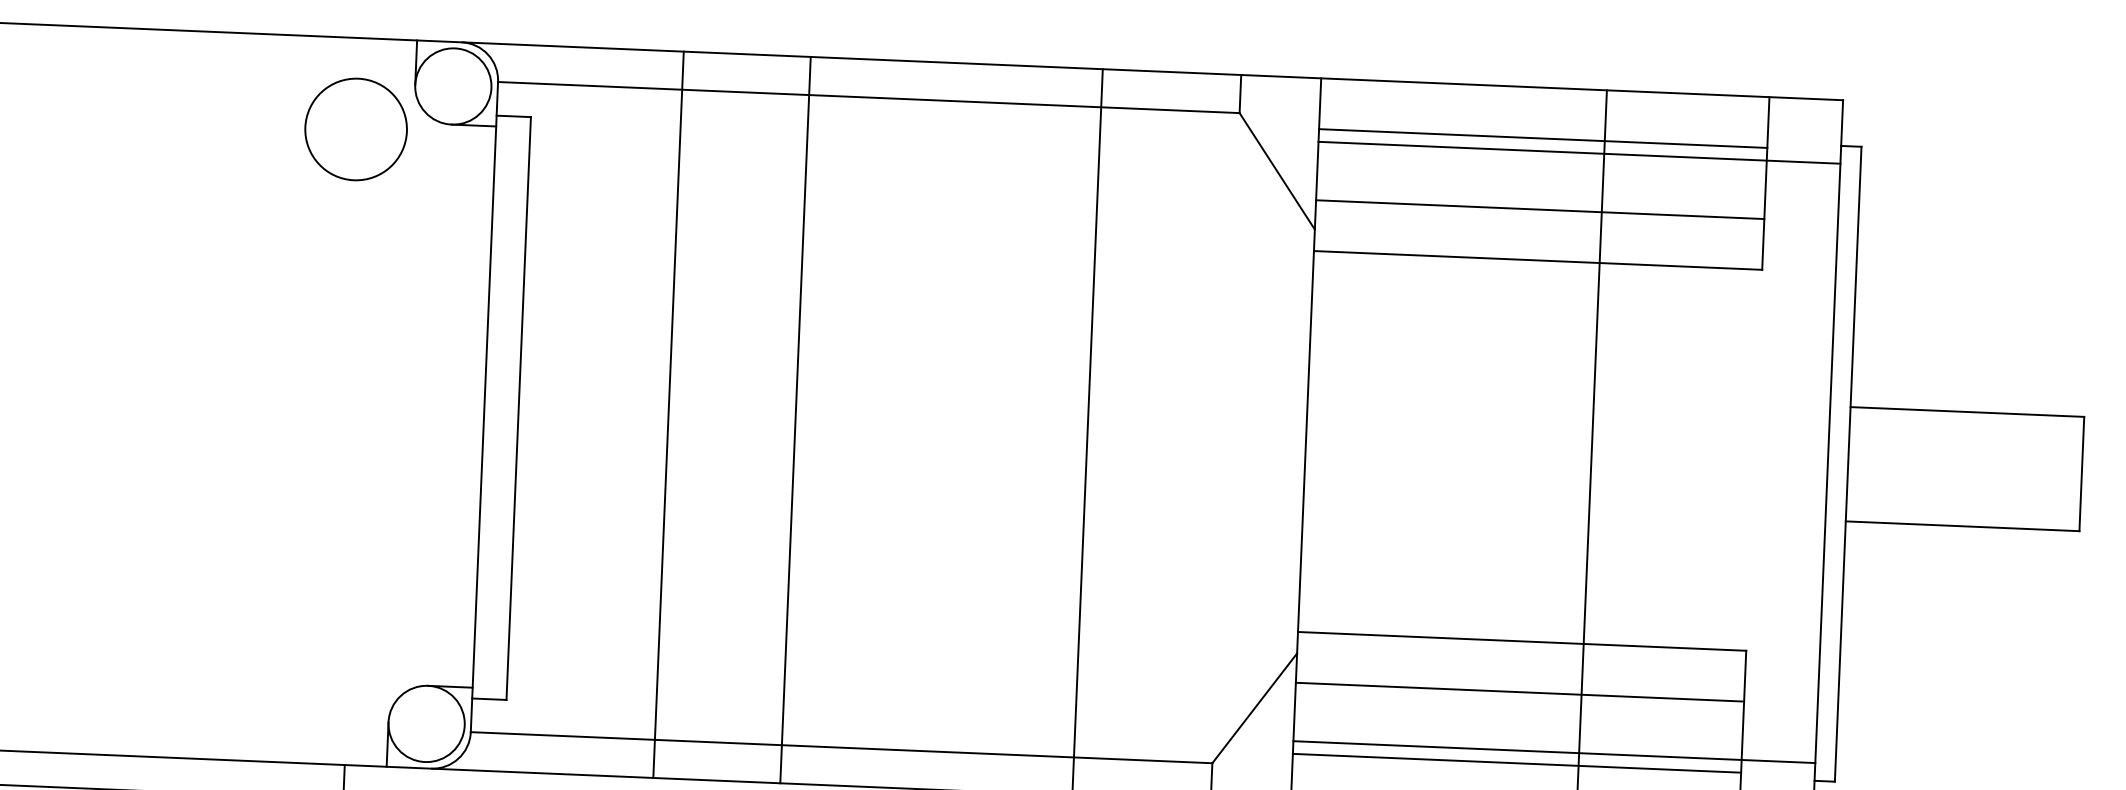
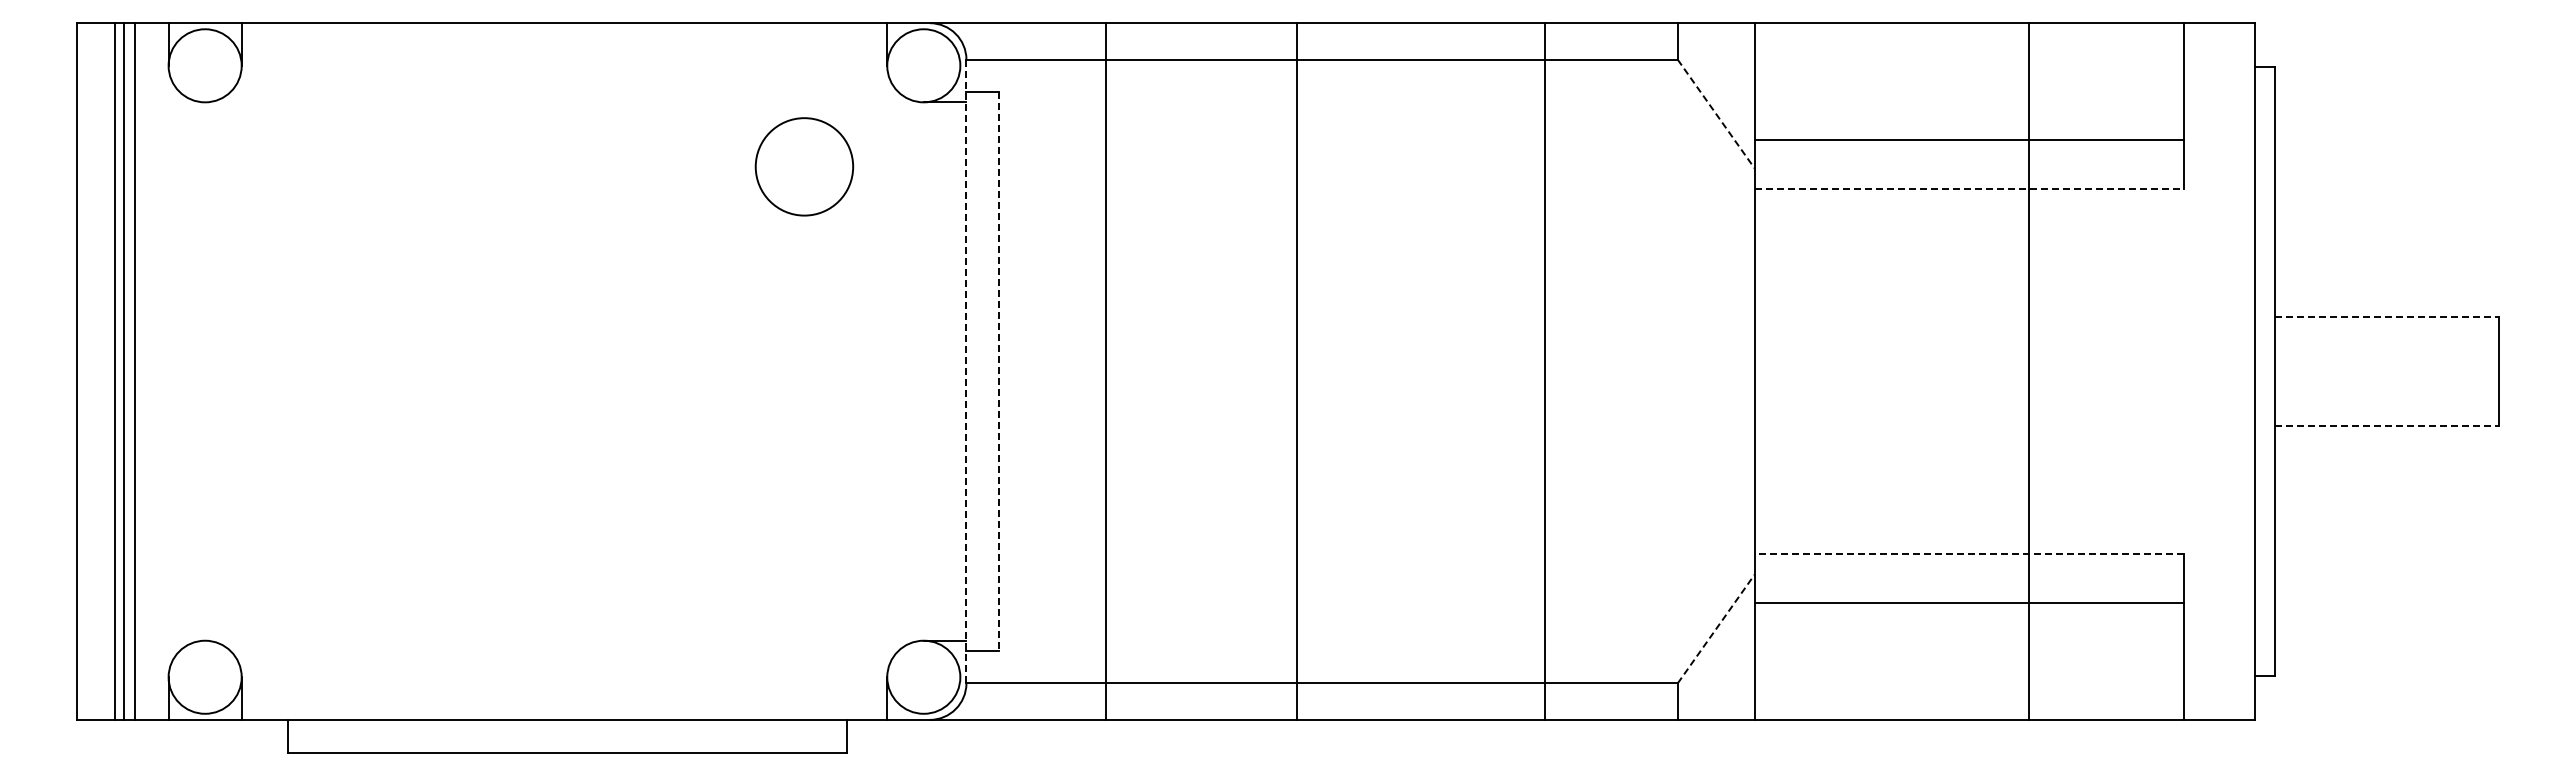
circle: (356, 129) -> (804, 166), moved
line: (1543, 138) -> (1969, 71), removed
line: (1579, 153) -> (2004, 84), removed
line: (1277, 171) -> (1716, 114), solid -> dashed
line: (1538, 260) -> (1969, 188), solid -> dashed
line: (484, 407) -> (966, 371), solid -> dashed
line: (518, 408) -> (999, 371), solid -> dashed
line: (1968, 411) -> (2387, 316), solid -> dashed
line: (669, 414) -> (1106, 371), moved
line: (795, 420) -> (1296, 371), moved
line: (1963, 526) -> (2387, 426), solid -> dashed
line: (1522, 641) -> (1969, 554), solid -> dashed
line: (1255, 707) -> (1716, 628), solid -> dashed
line: (1554, 752) -> (2004, 659), removed
line: (1517, 763) -> (1969, 671), removed

